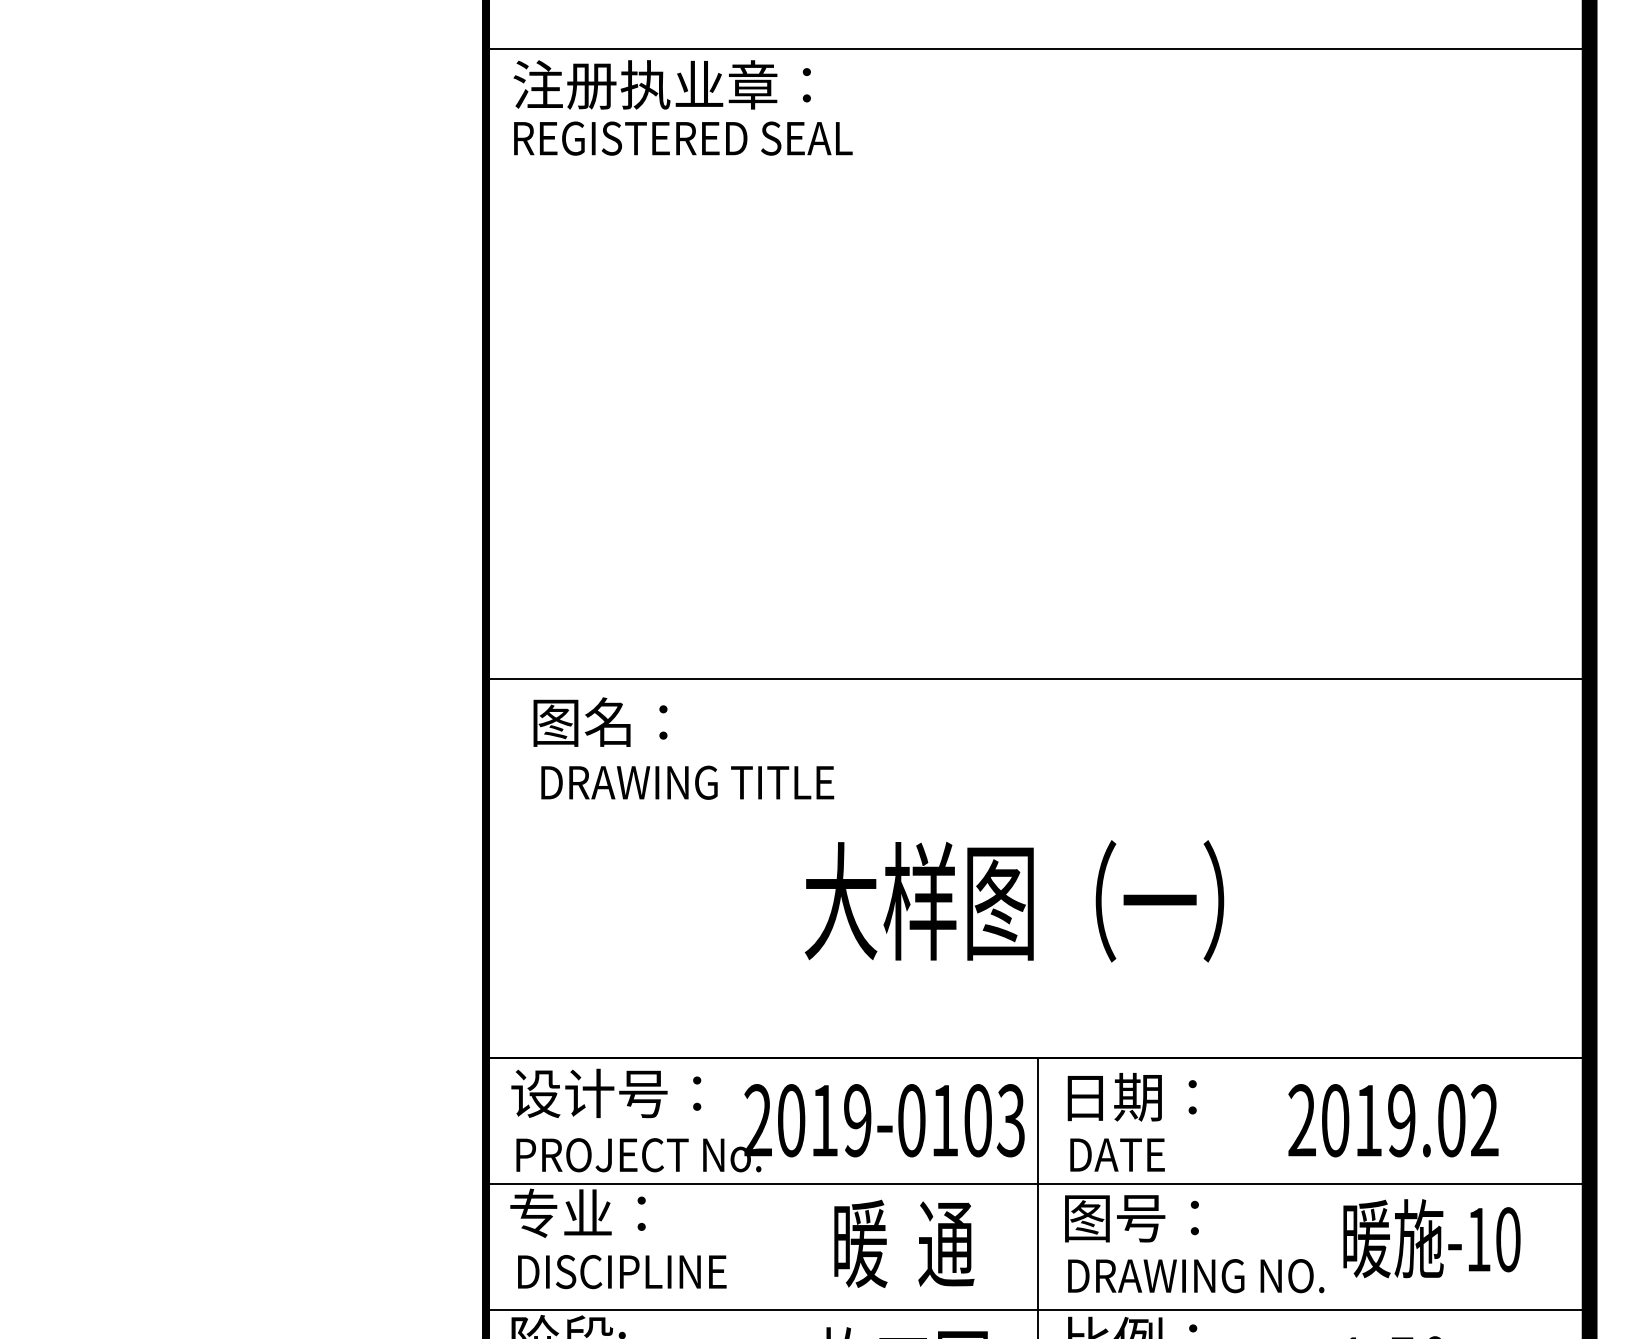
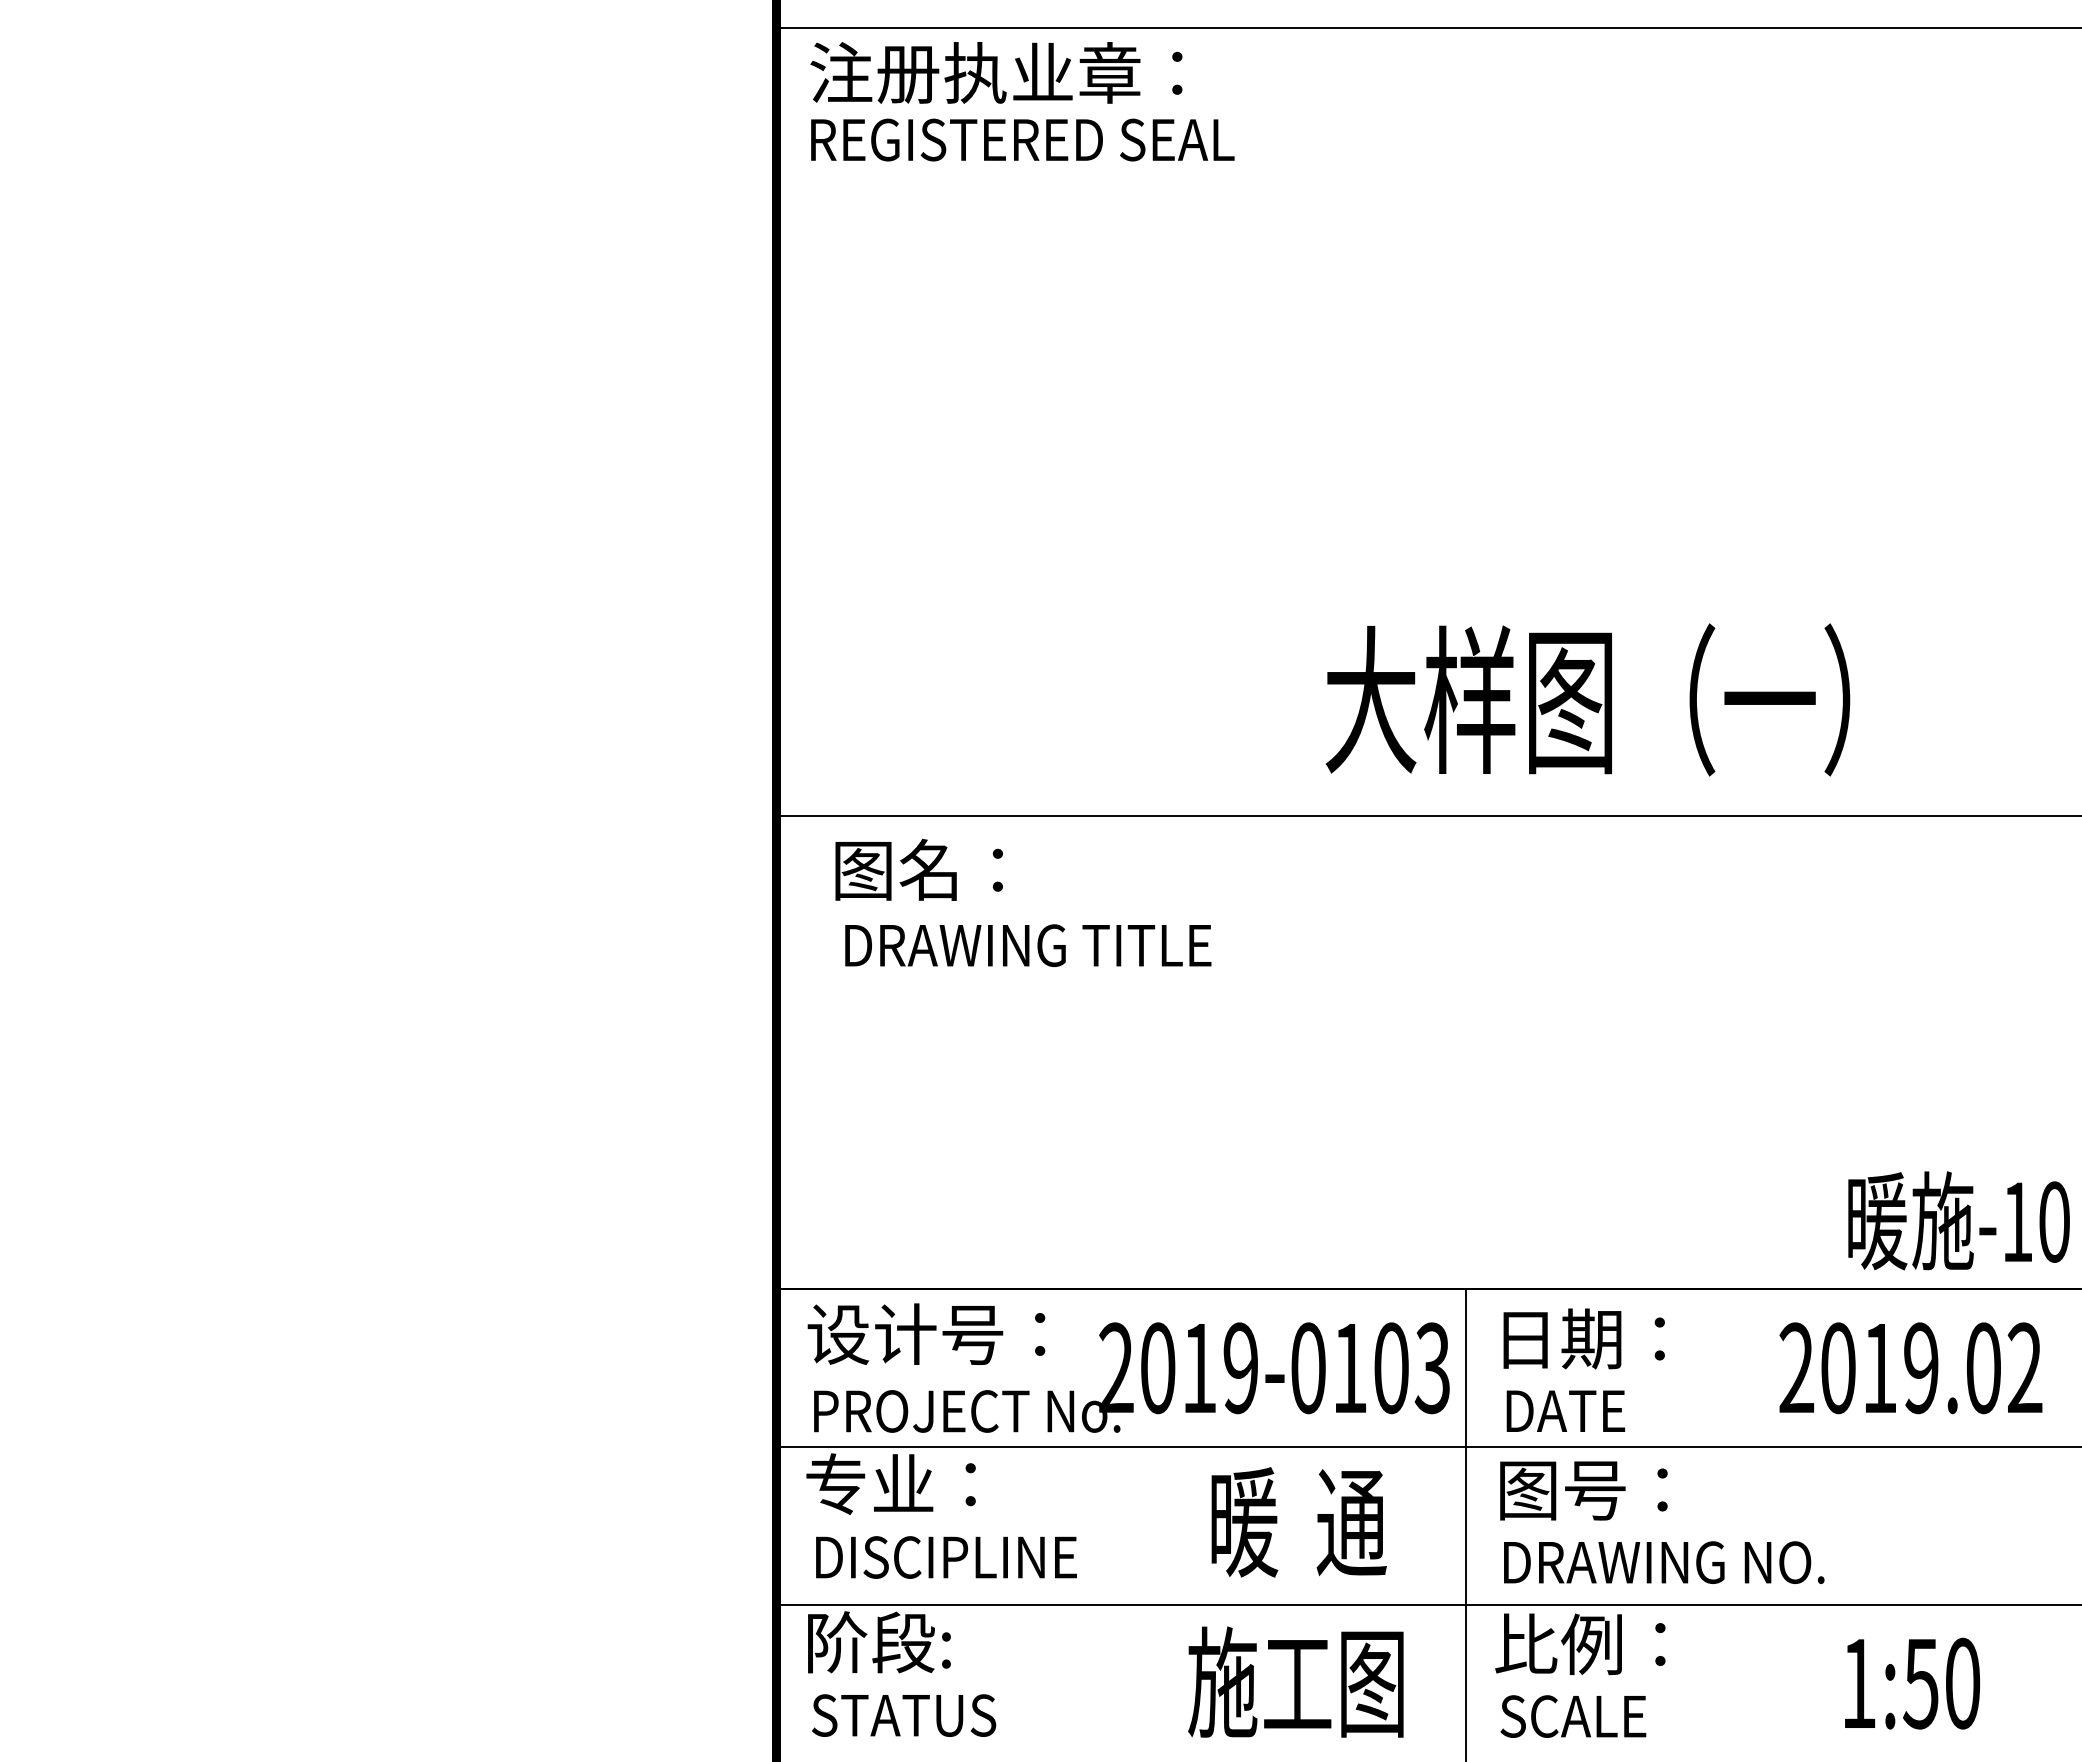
text: (1014, 900) -> (1587, 699), moved
text: (1431, 1238) -> (1958, 1220), moved

